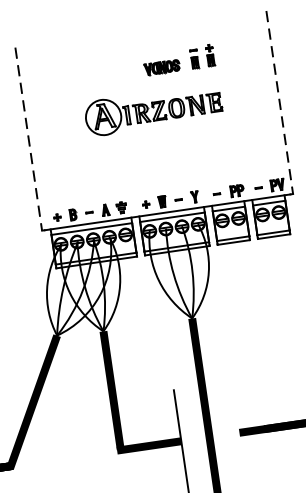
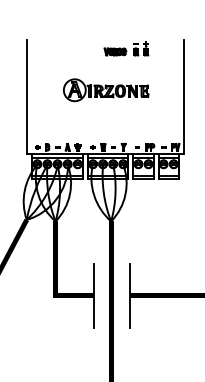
part: (179, 59) -> (126, 48), moved
line: (280, 103) -> (184, 97), dashed -> solid
line: (28, 140) -> (26, 97), dashed -> solid
line: (238, 432) -> (129, 295), added

